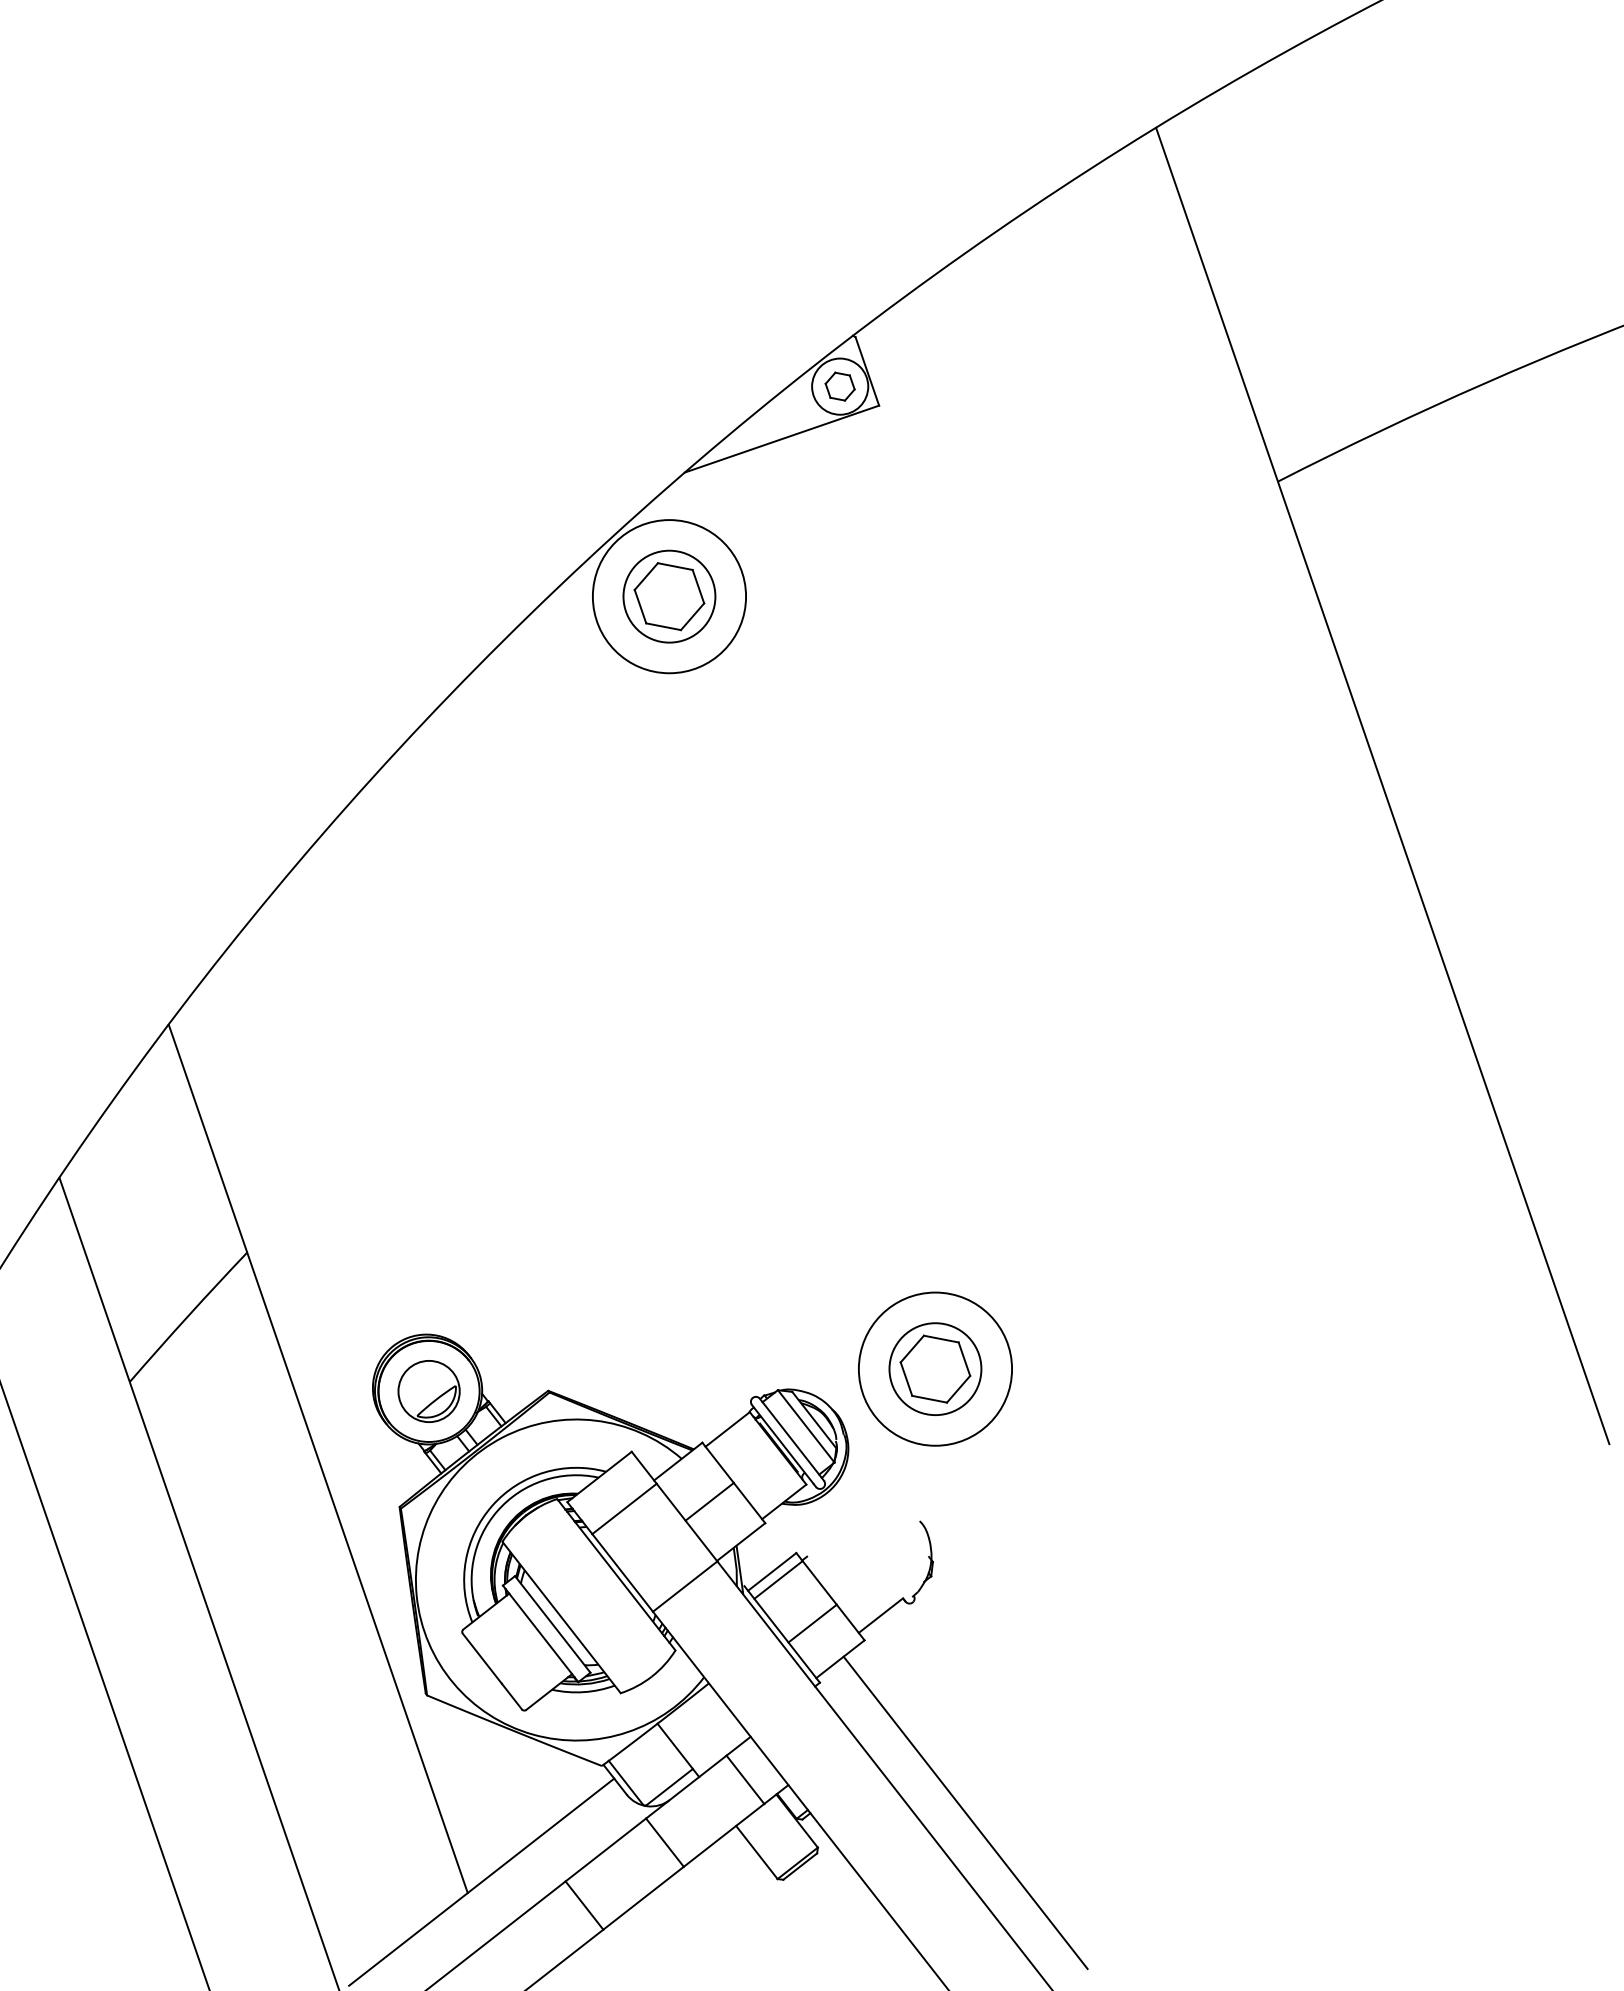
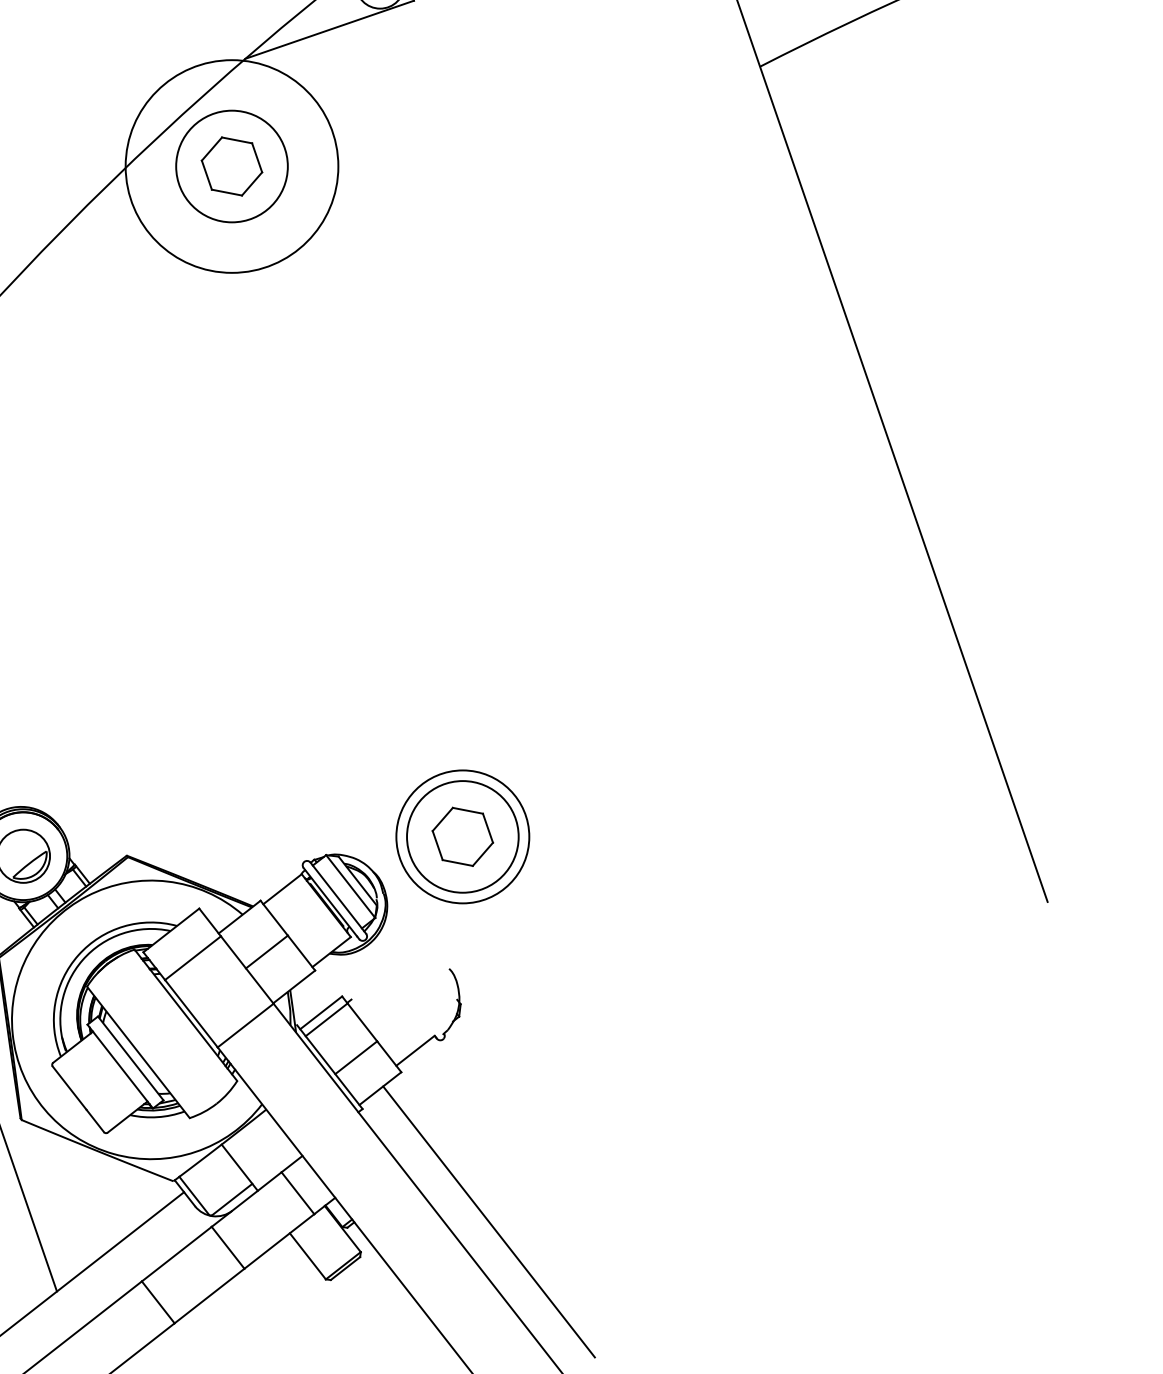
circle: (669, 596) -> (232, 166), size x1.4
circle: (669, 596) -> (232, 166), size x1.6
circle: (935, 1369) -> (462, 837), size x1.4

